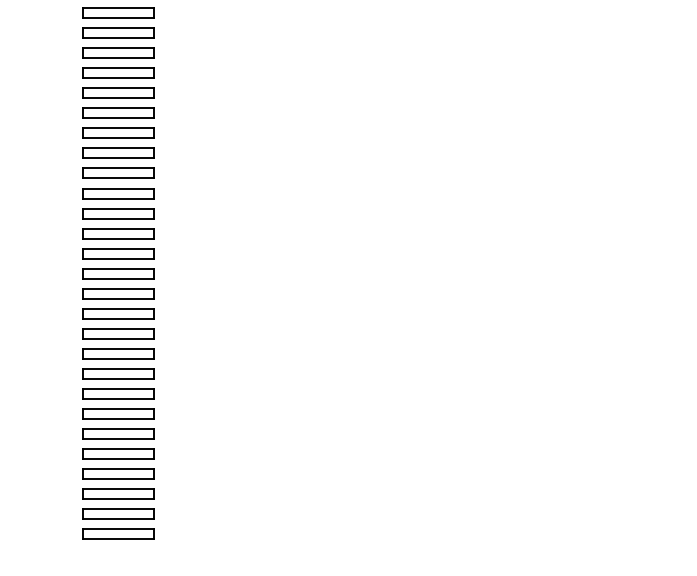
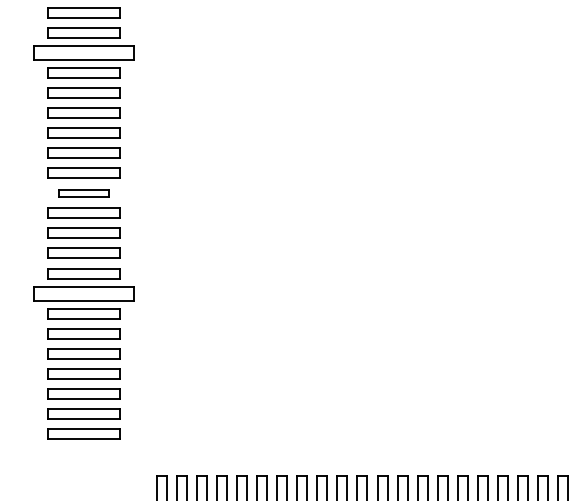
part: (118, 152) -> (83, 52), size x1.4
part: (118, 293) -> (83, 193), size x0.7
part: (118, 393) -> (83, 293), size x1.4

